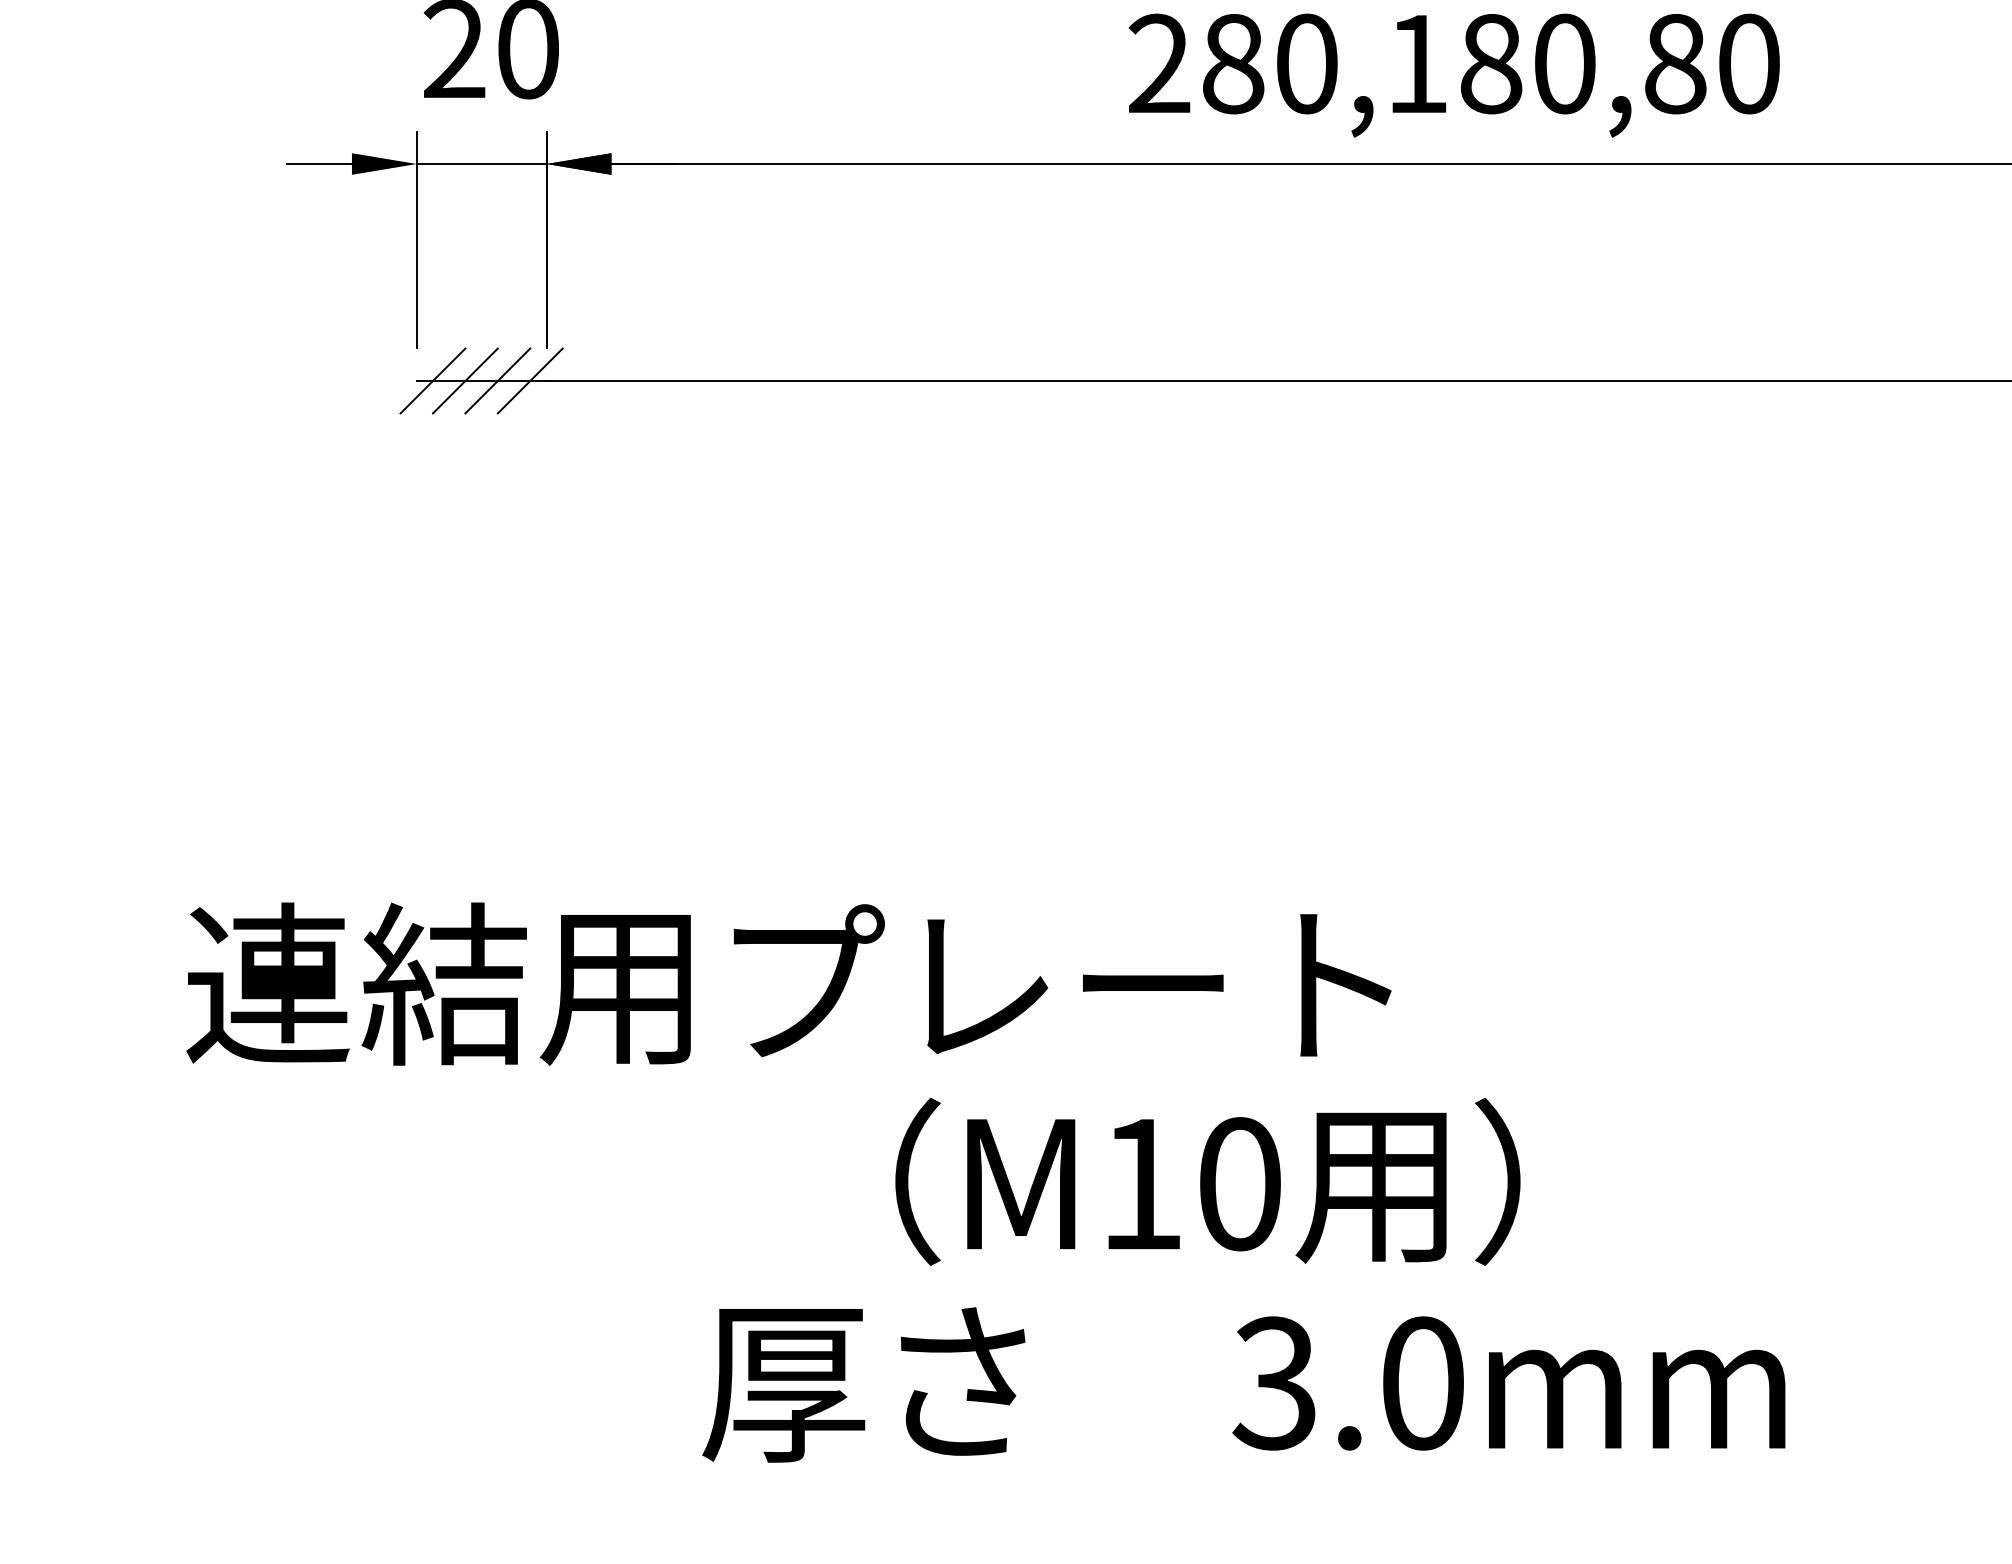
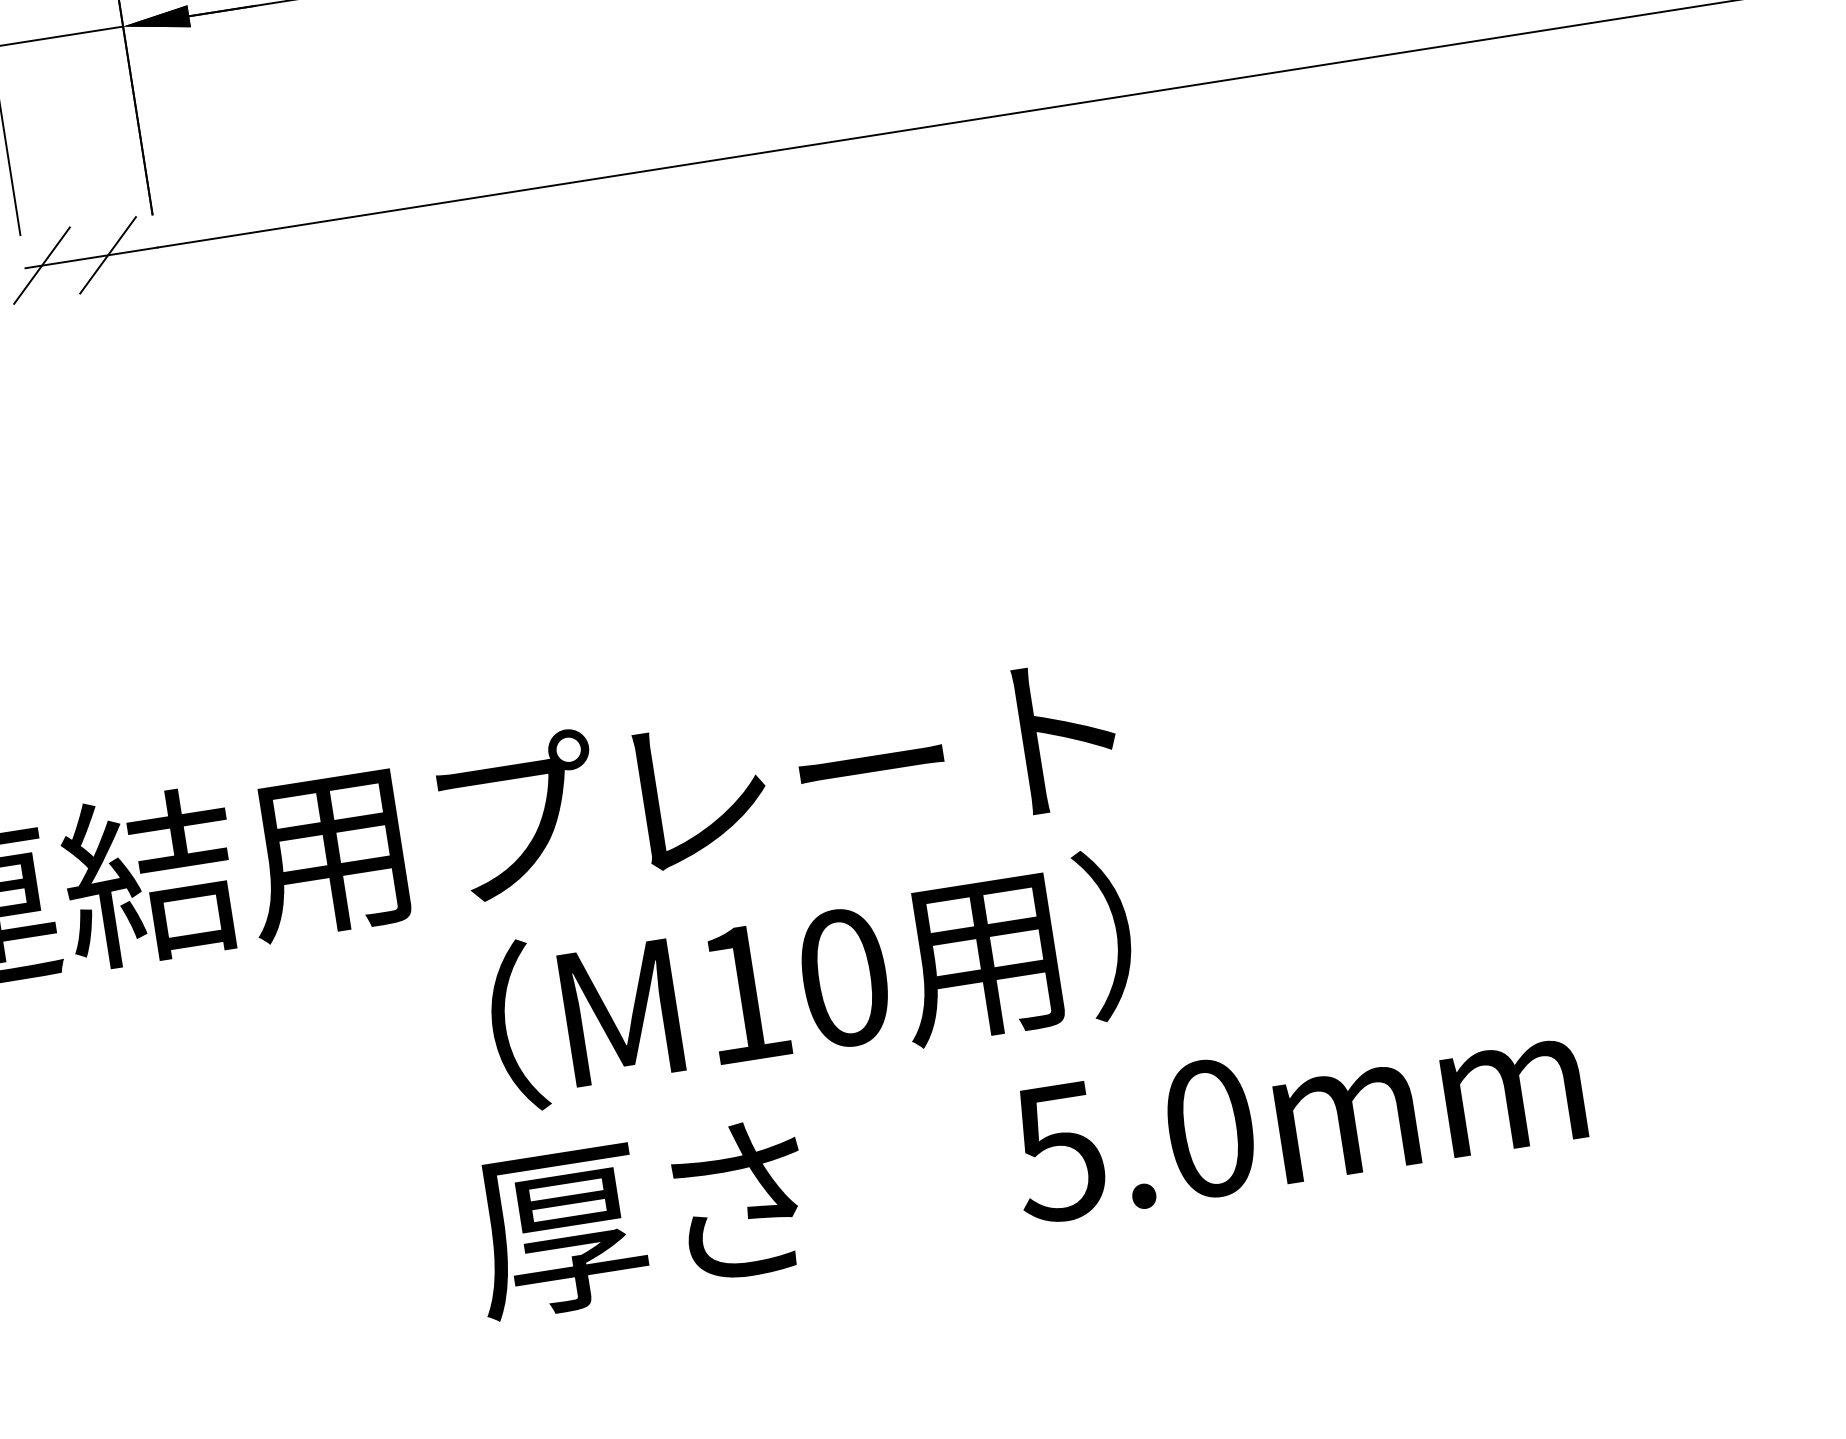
line: (465, 380) -> (75, 259), removed
line: (529, 380) -> (140, 249), removed
text: (1207, 1181) -> (810, 980), moved
text: (1273, 1383) -> (1057, 1152), 3.0mm -> 5.0mm

